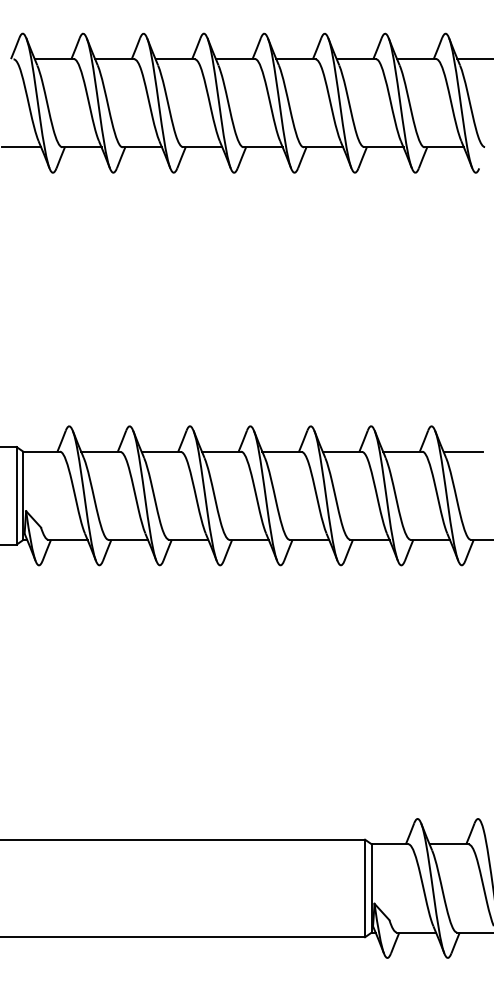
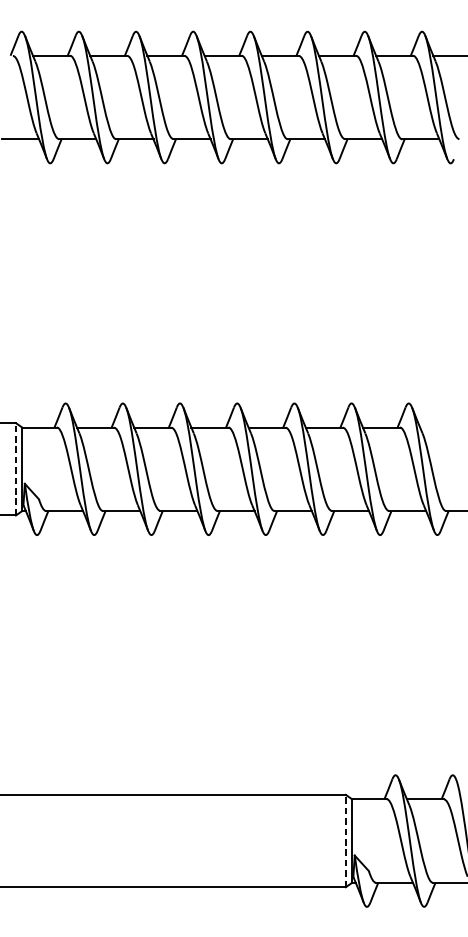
line: (462, 451) -> (438, 427), removed
line: (16, 495) -> (15, 468), solid -> dashed
line: (365, 888) -> (346, 841), solid -> dashed

